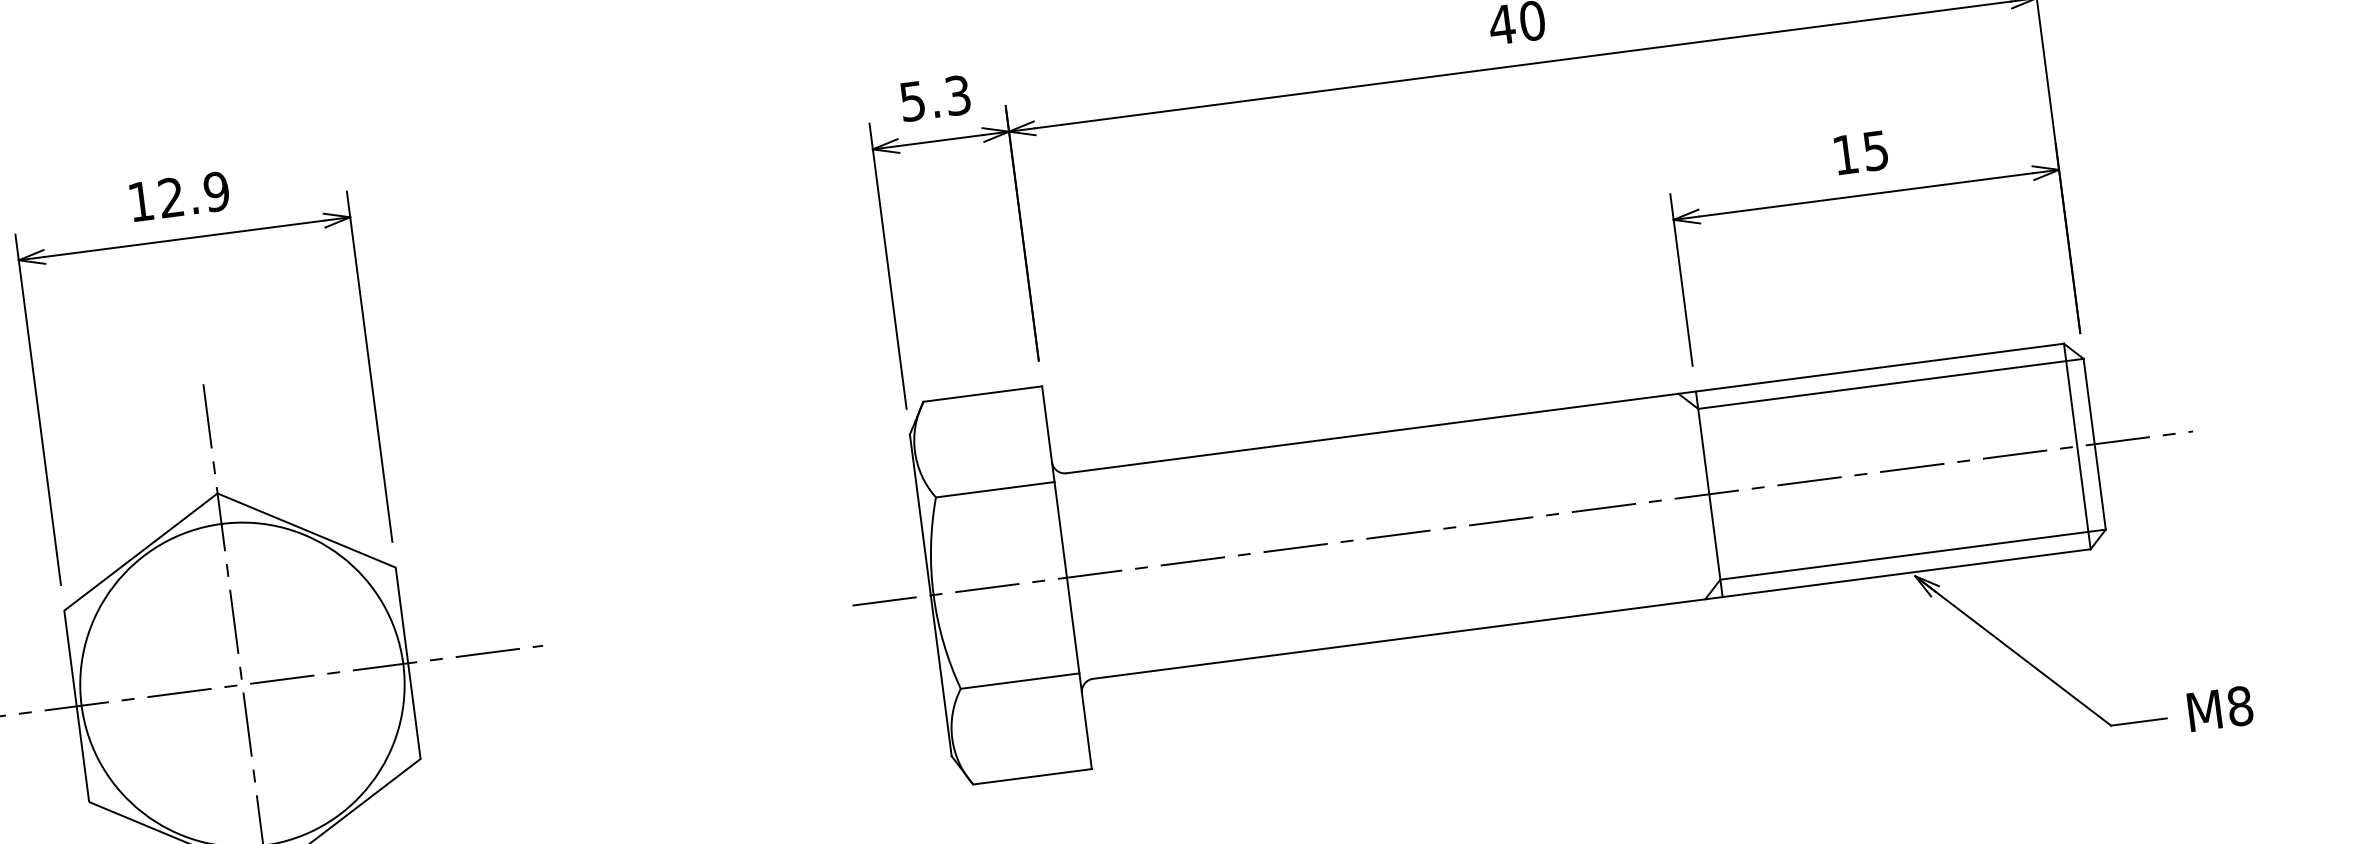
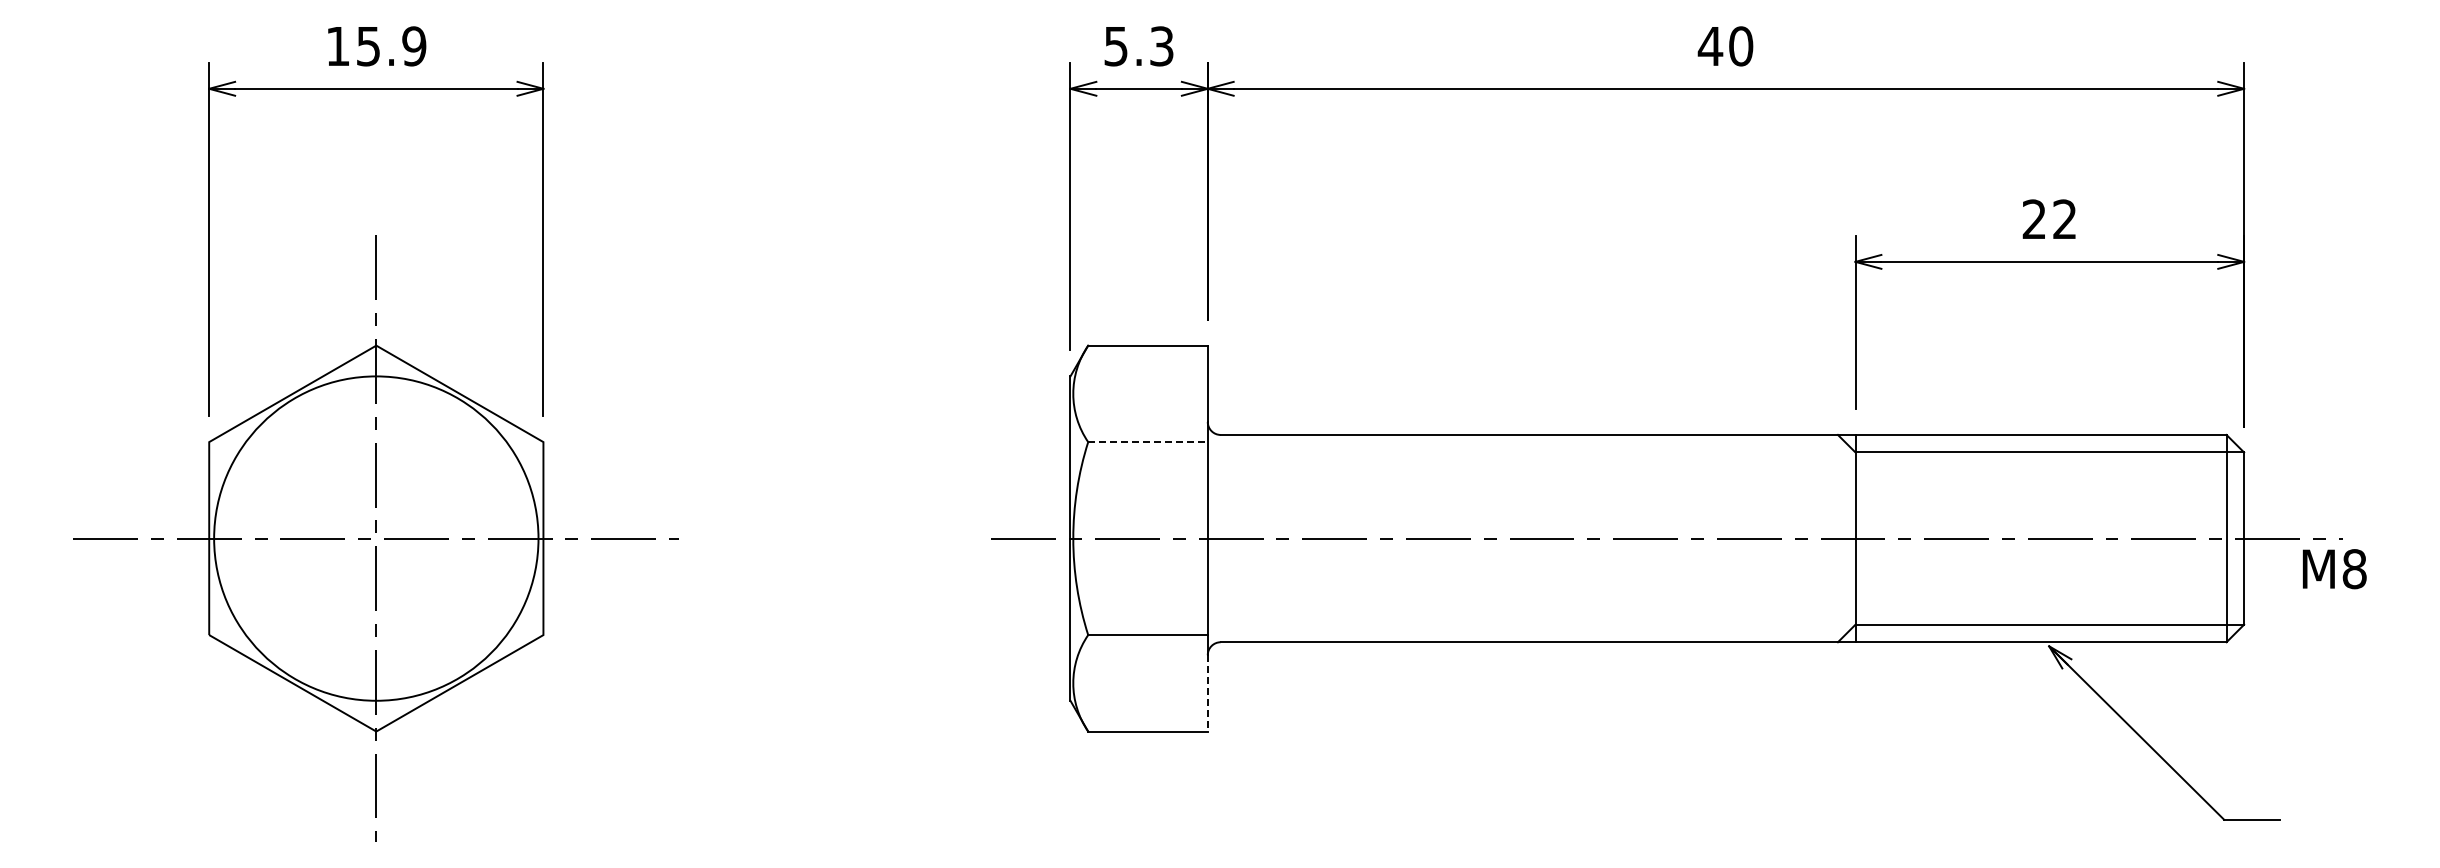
text: (1860, 152) -> (2049, 219), 15 -> 22
text: (171, 197) -> (368, 46), 12.9 -> 15.9
line: (995, 490) -> (1148, 442), solid -> dashed
text: (2220, 709) -> (2334, 569), moved
line: (1086, 731) -> (1207, 693), solid -> dashed

